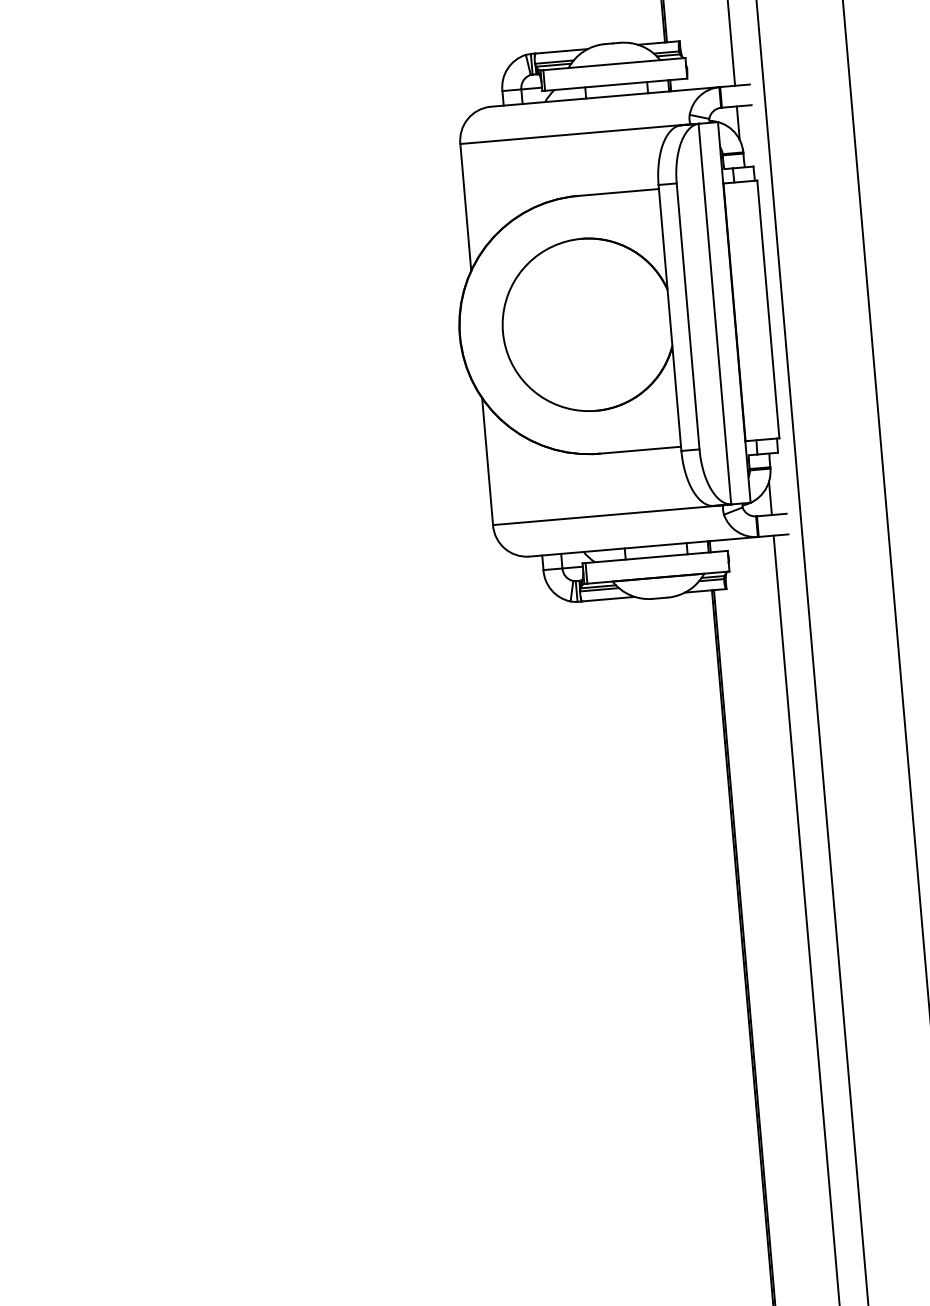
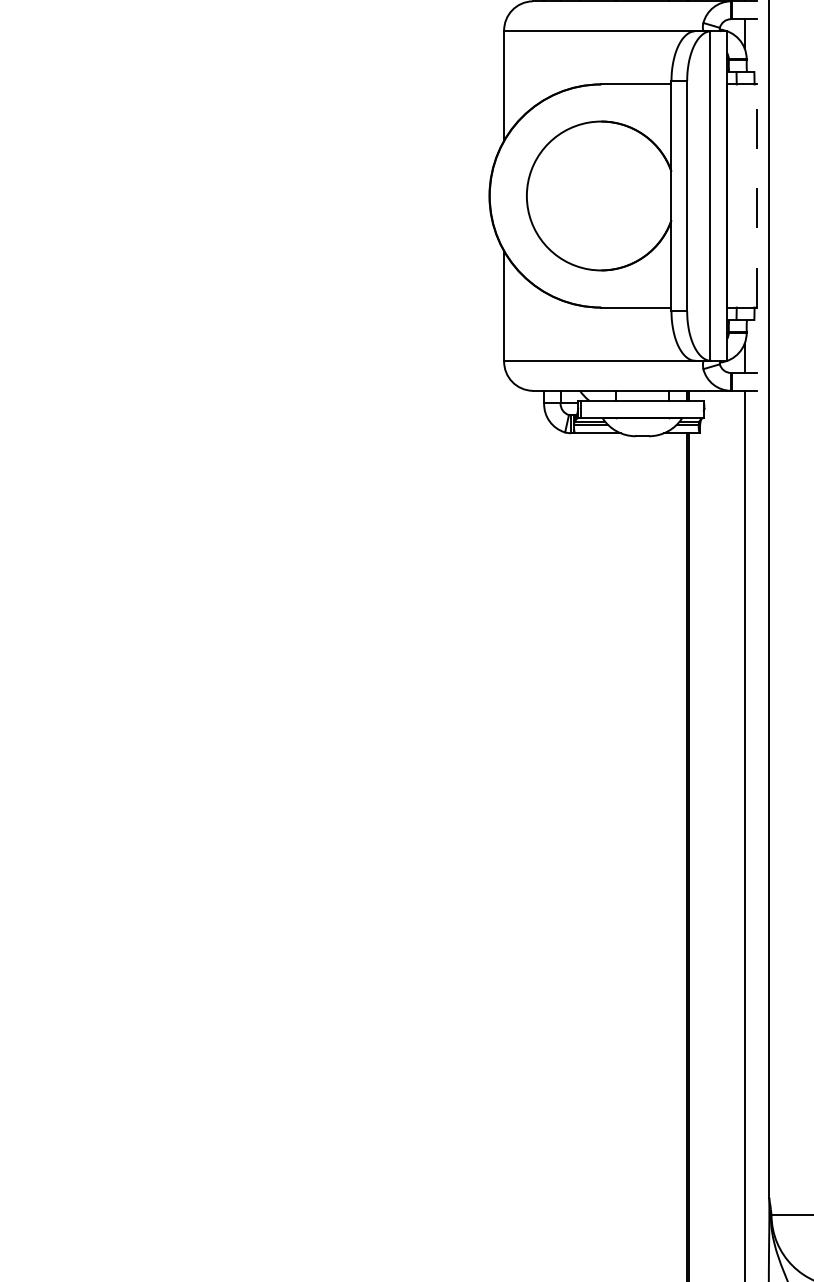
line: (768, 310) -> (756, 196), solid -> dashed

